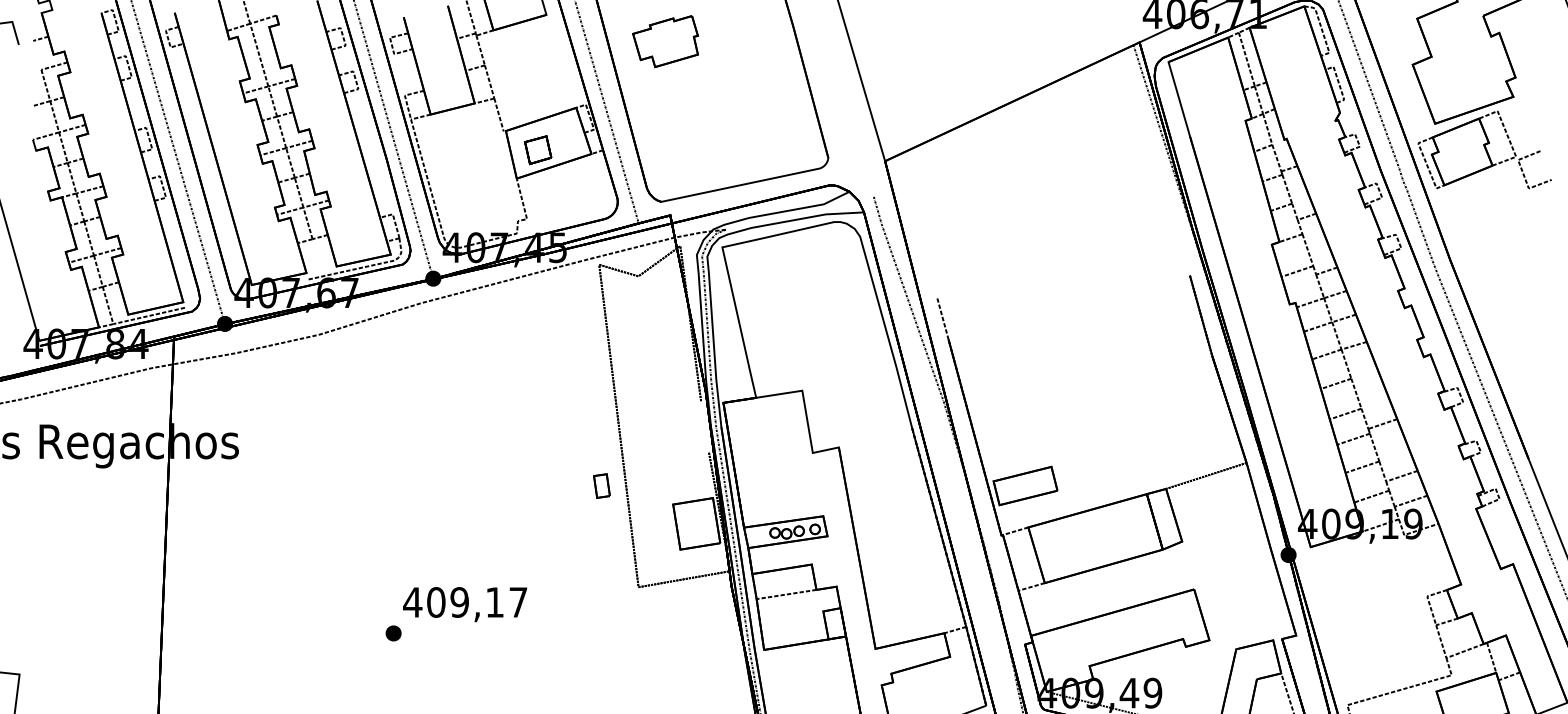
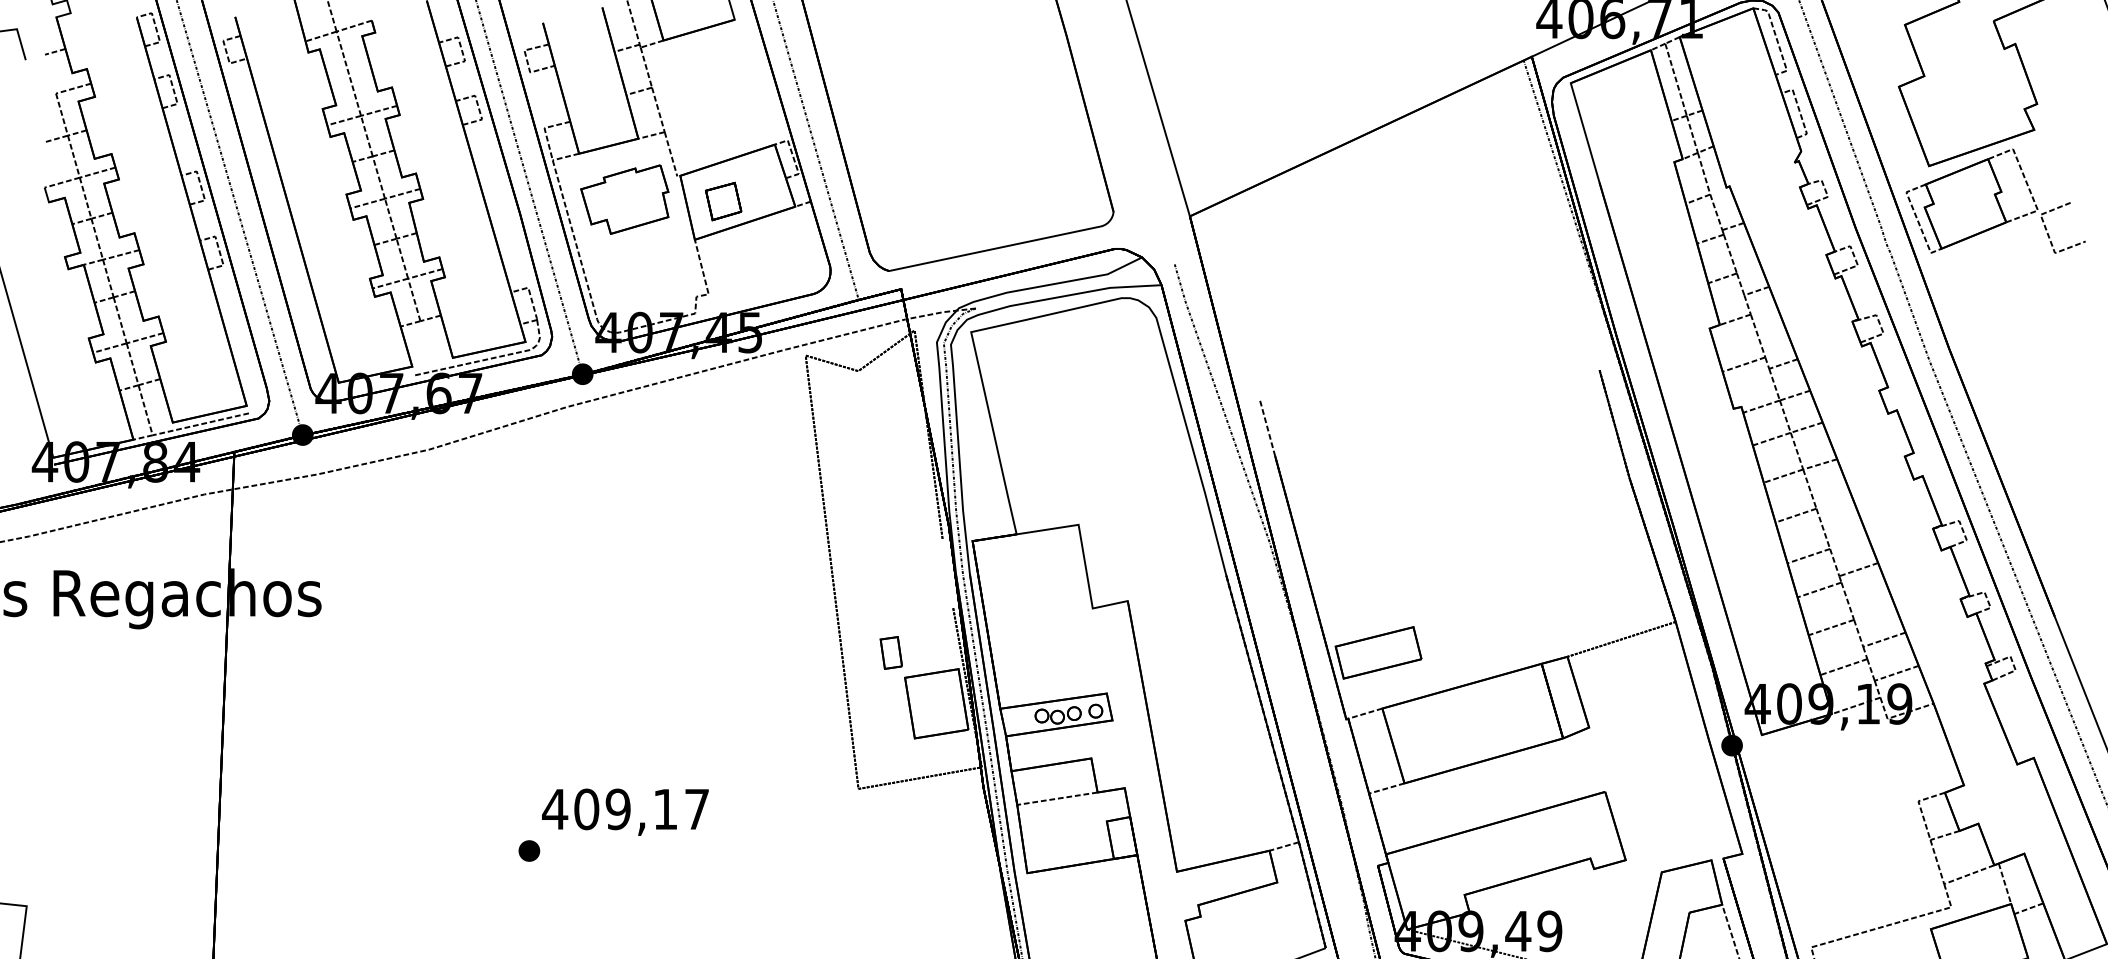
part: (665, 41) -> (624, 199), moved
part: (601, 485) -> (890, 652), moved

